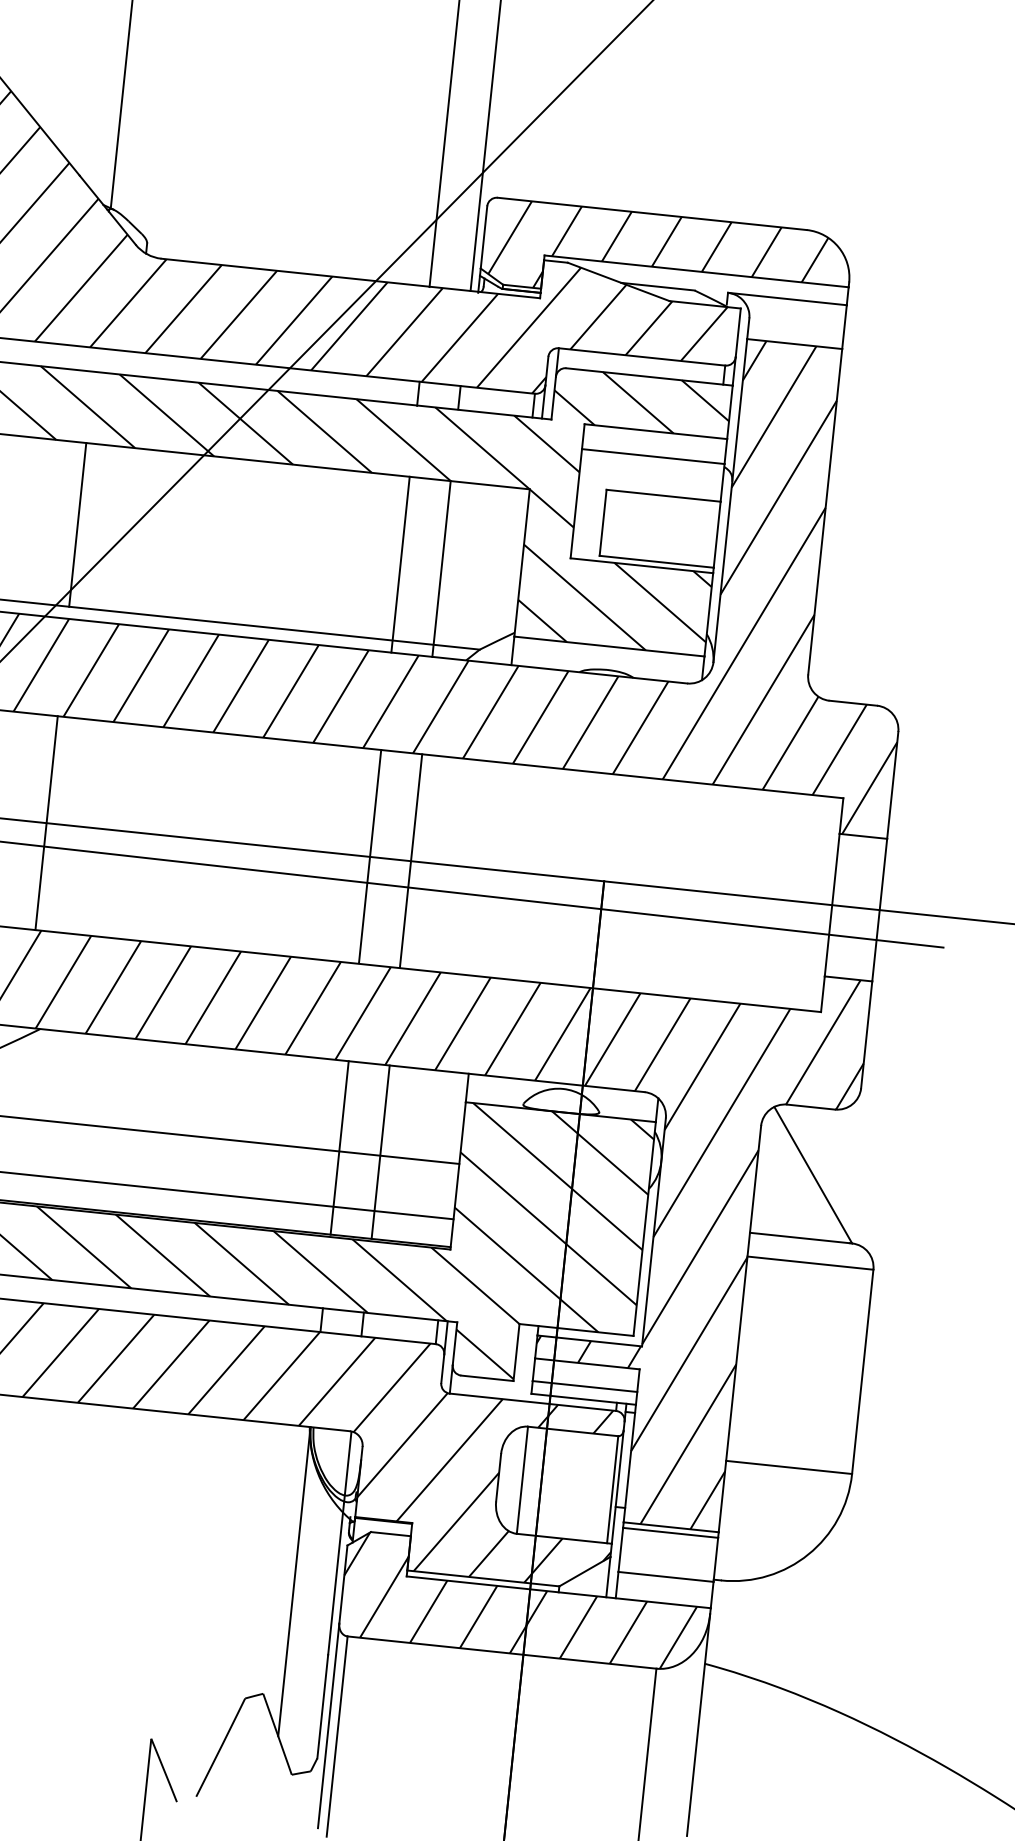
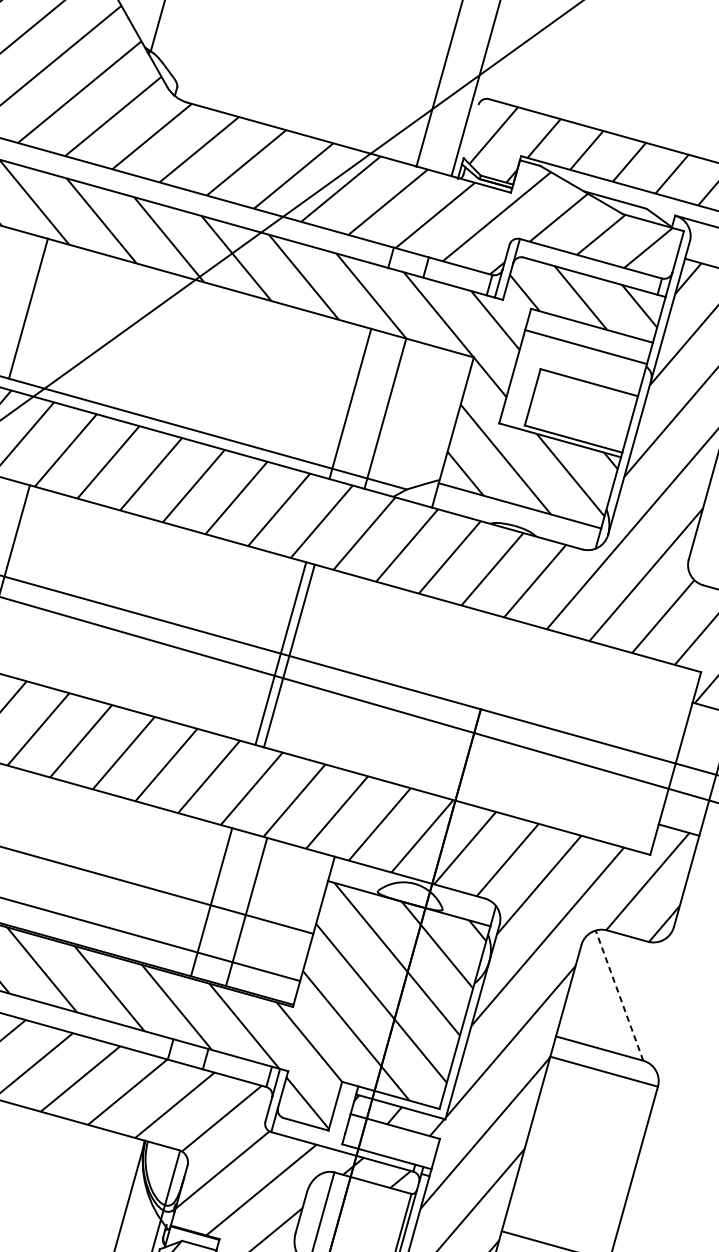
line: (483, 237) -> (470, 131), removed
line: (77, 524) -> (28, 308), moved
line: (410, 860) -> (288, 655), moved
line: (813, 1175) -> (619, 995), solid -> dashed
line: (584, 1386) -> (389, 1145), removed

